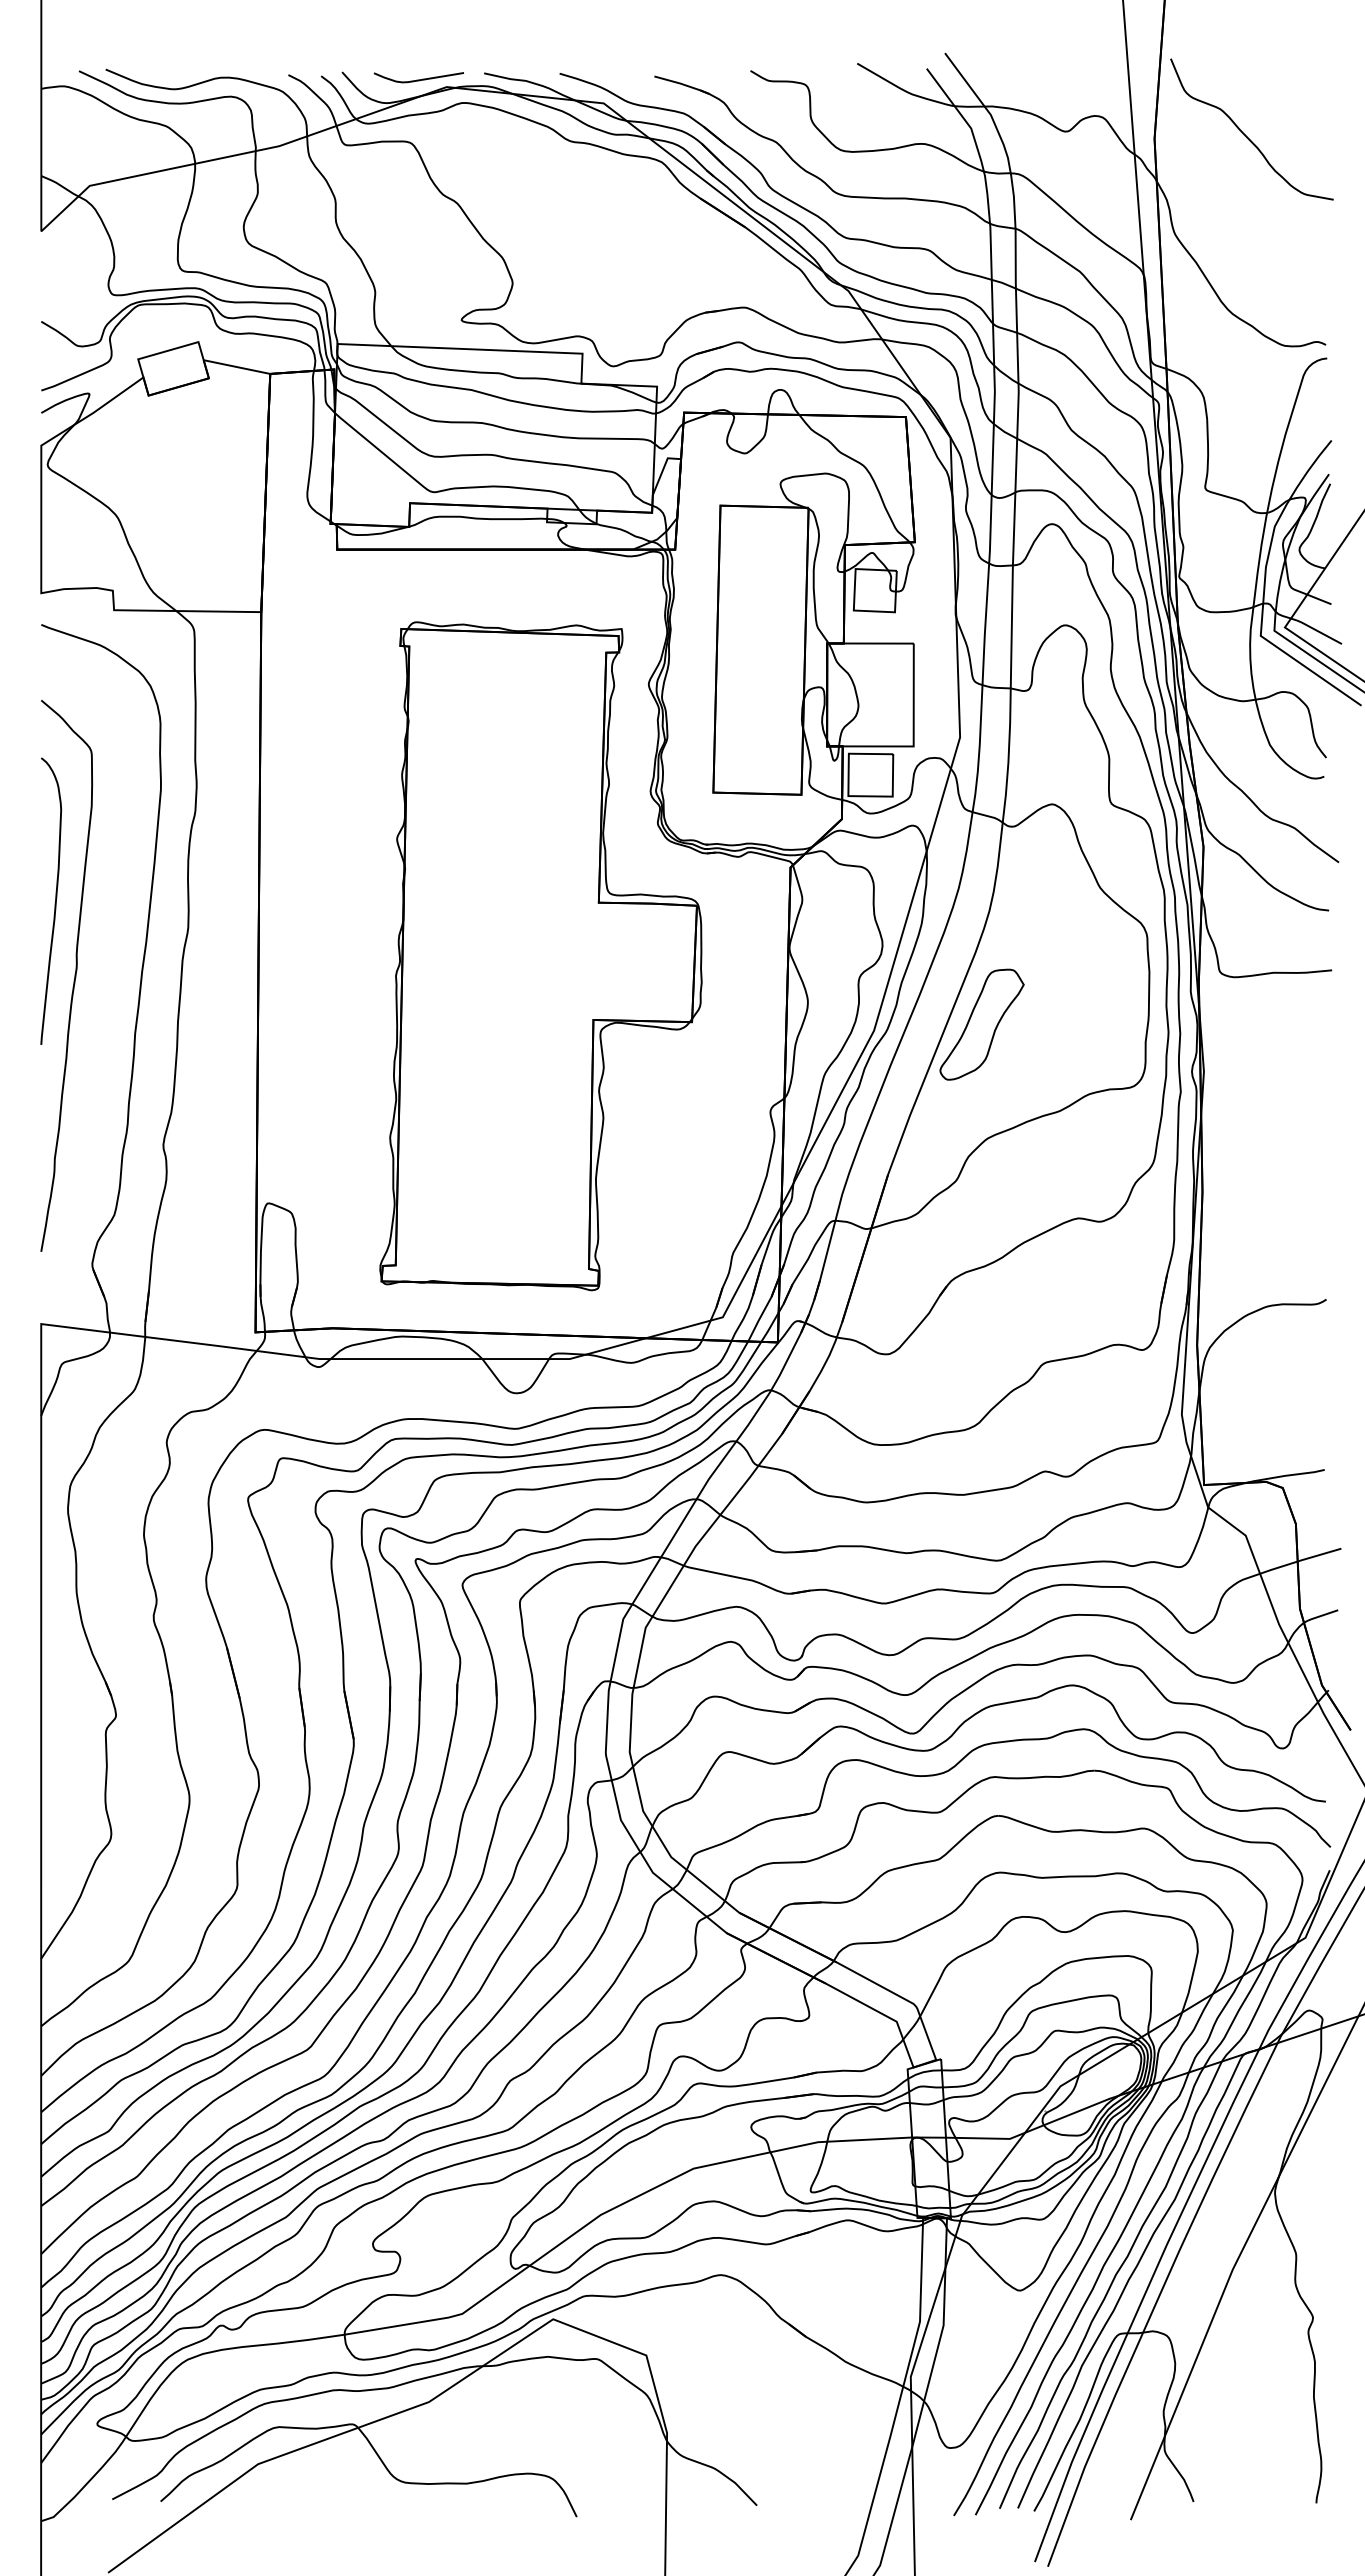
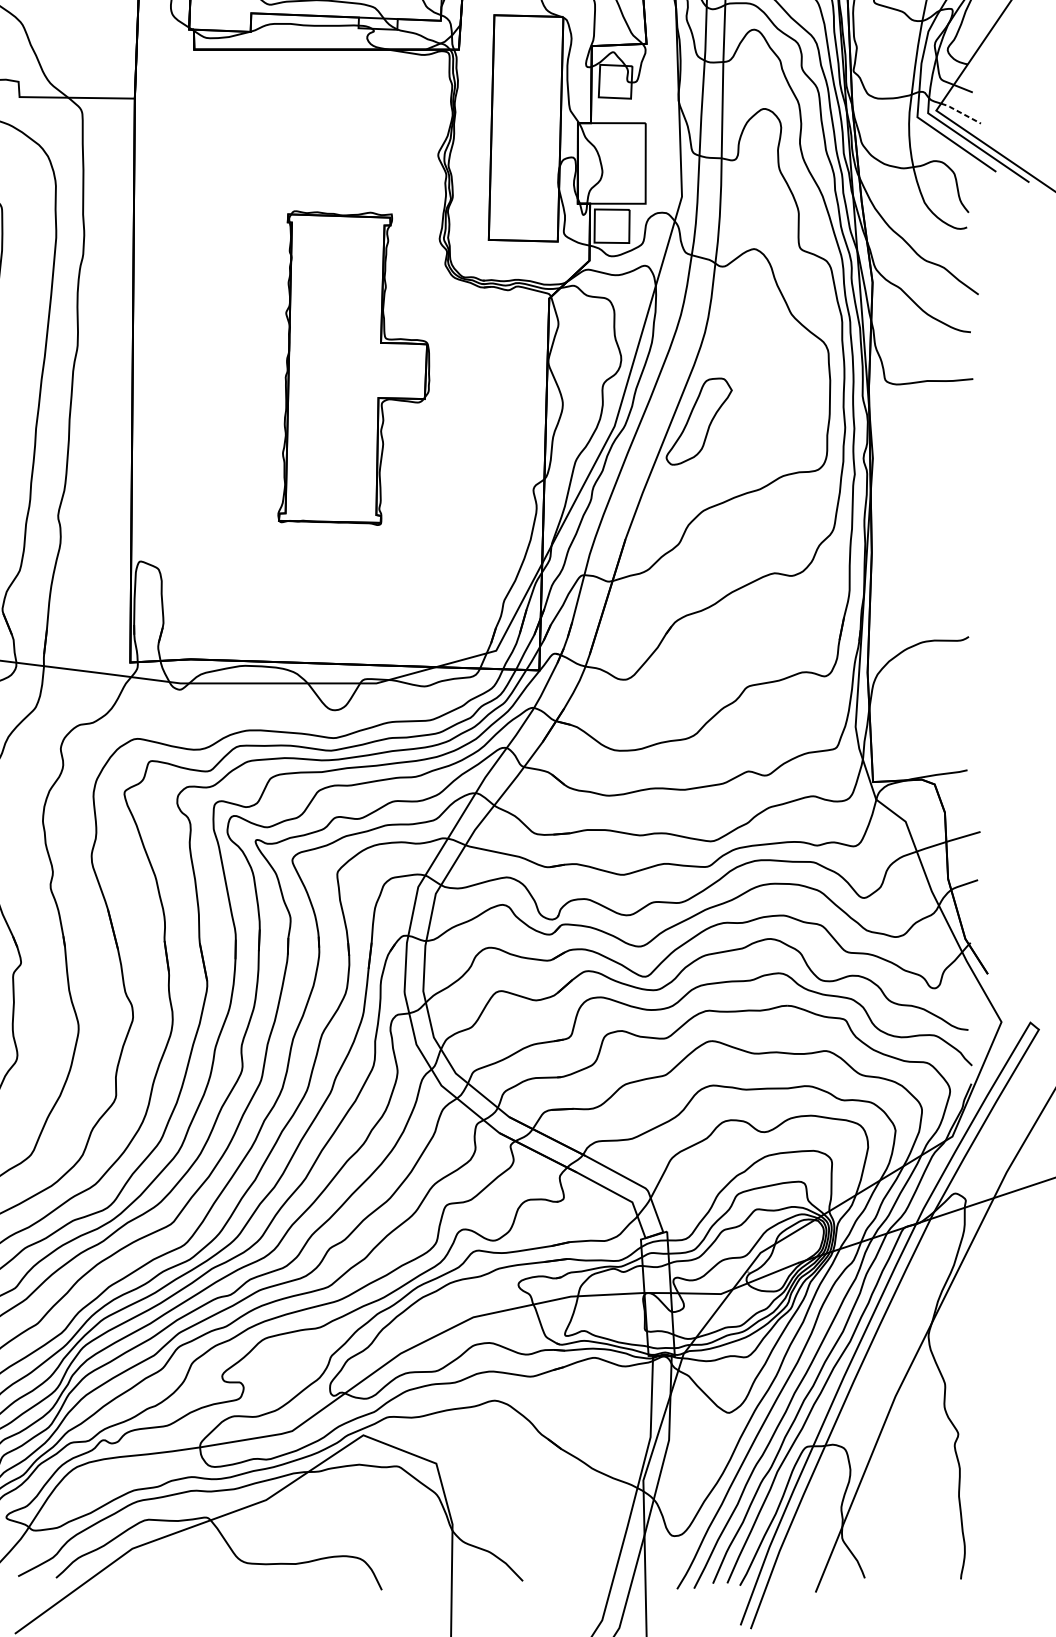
line: (1315, 630) -> (960, 112), solid -> dashed
part: (540, 956) -> (353, 368), size x0.6

